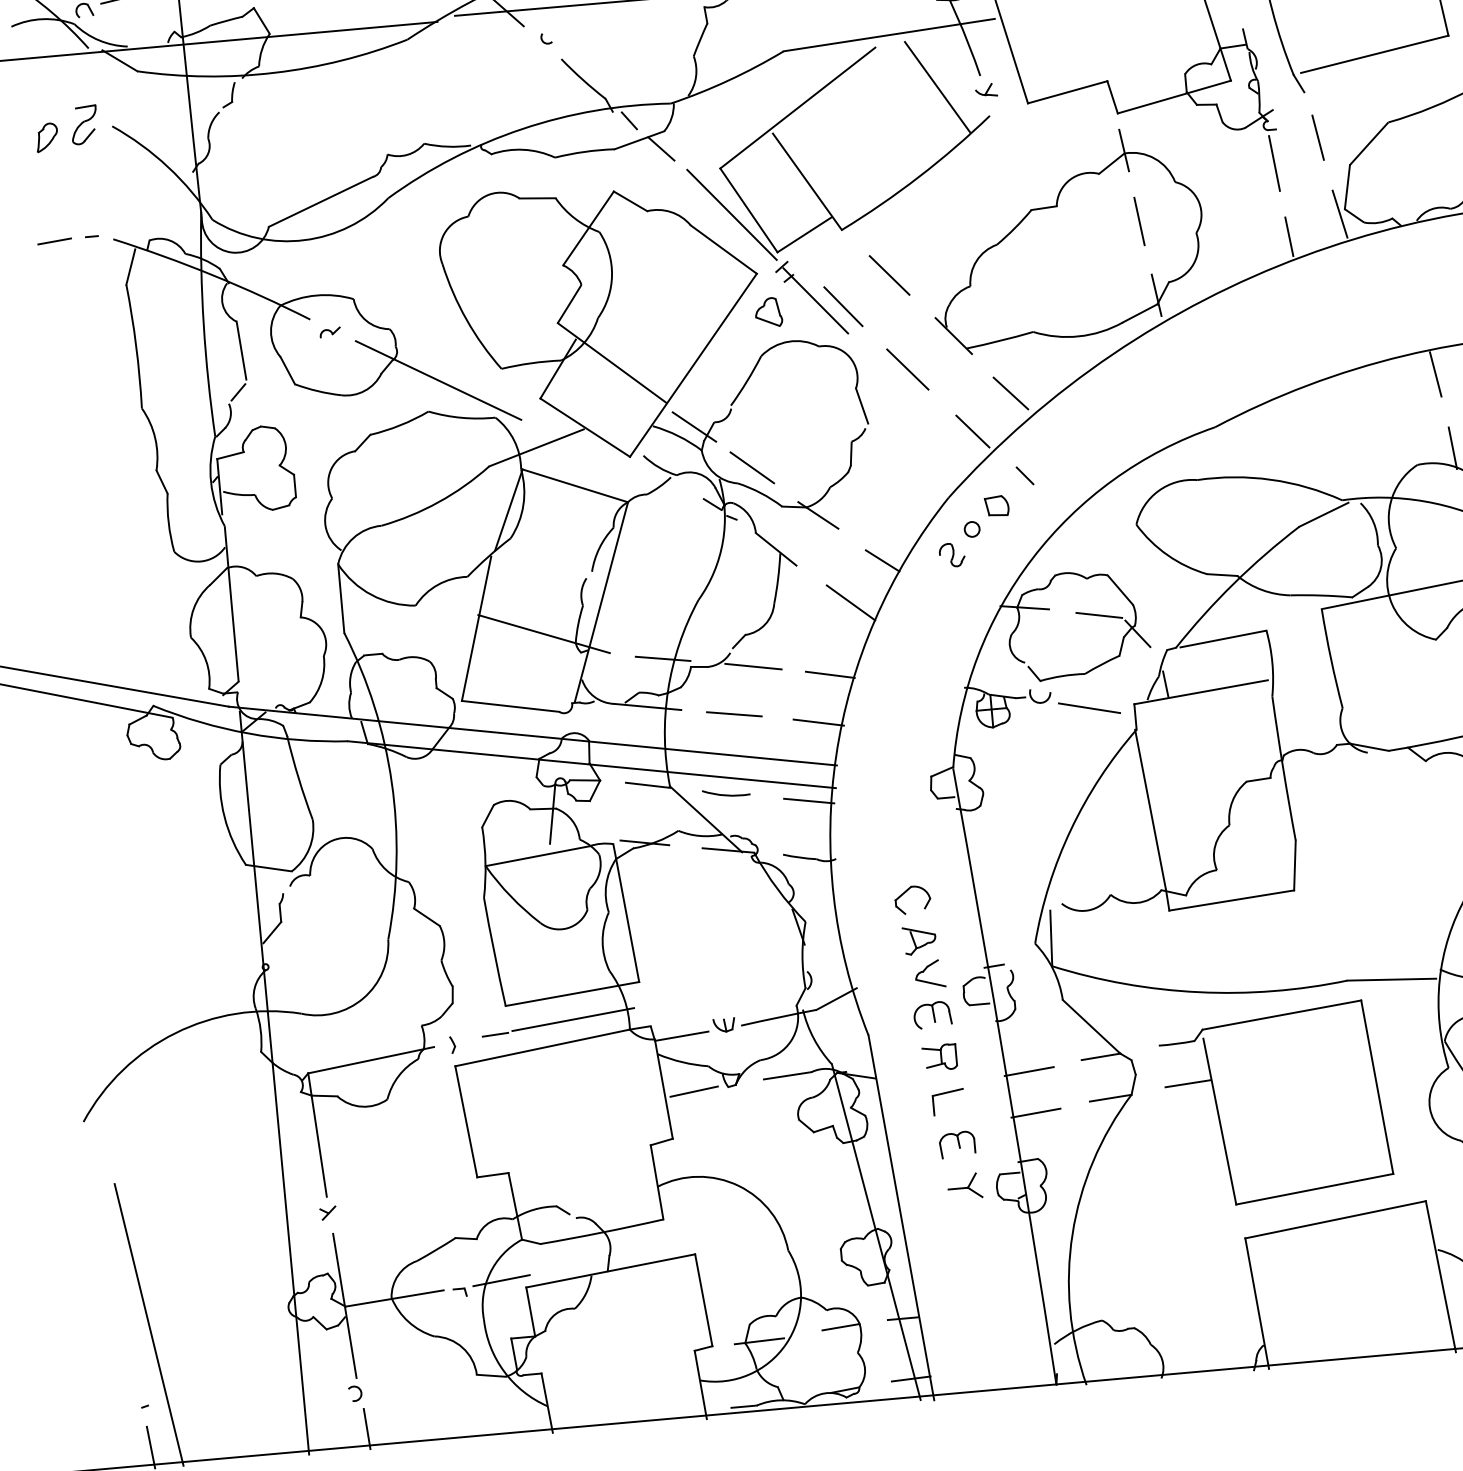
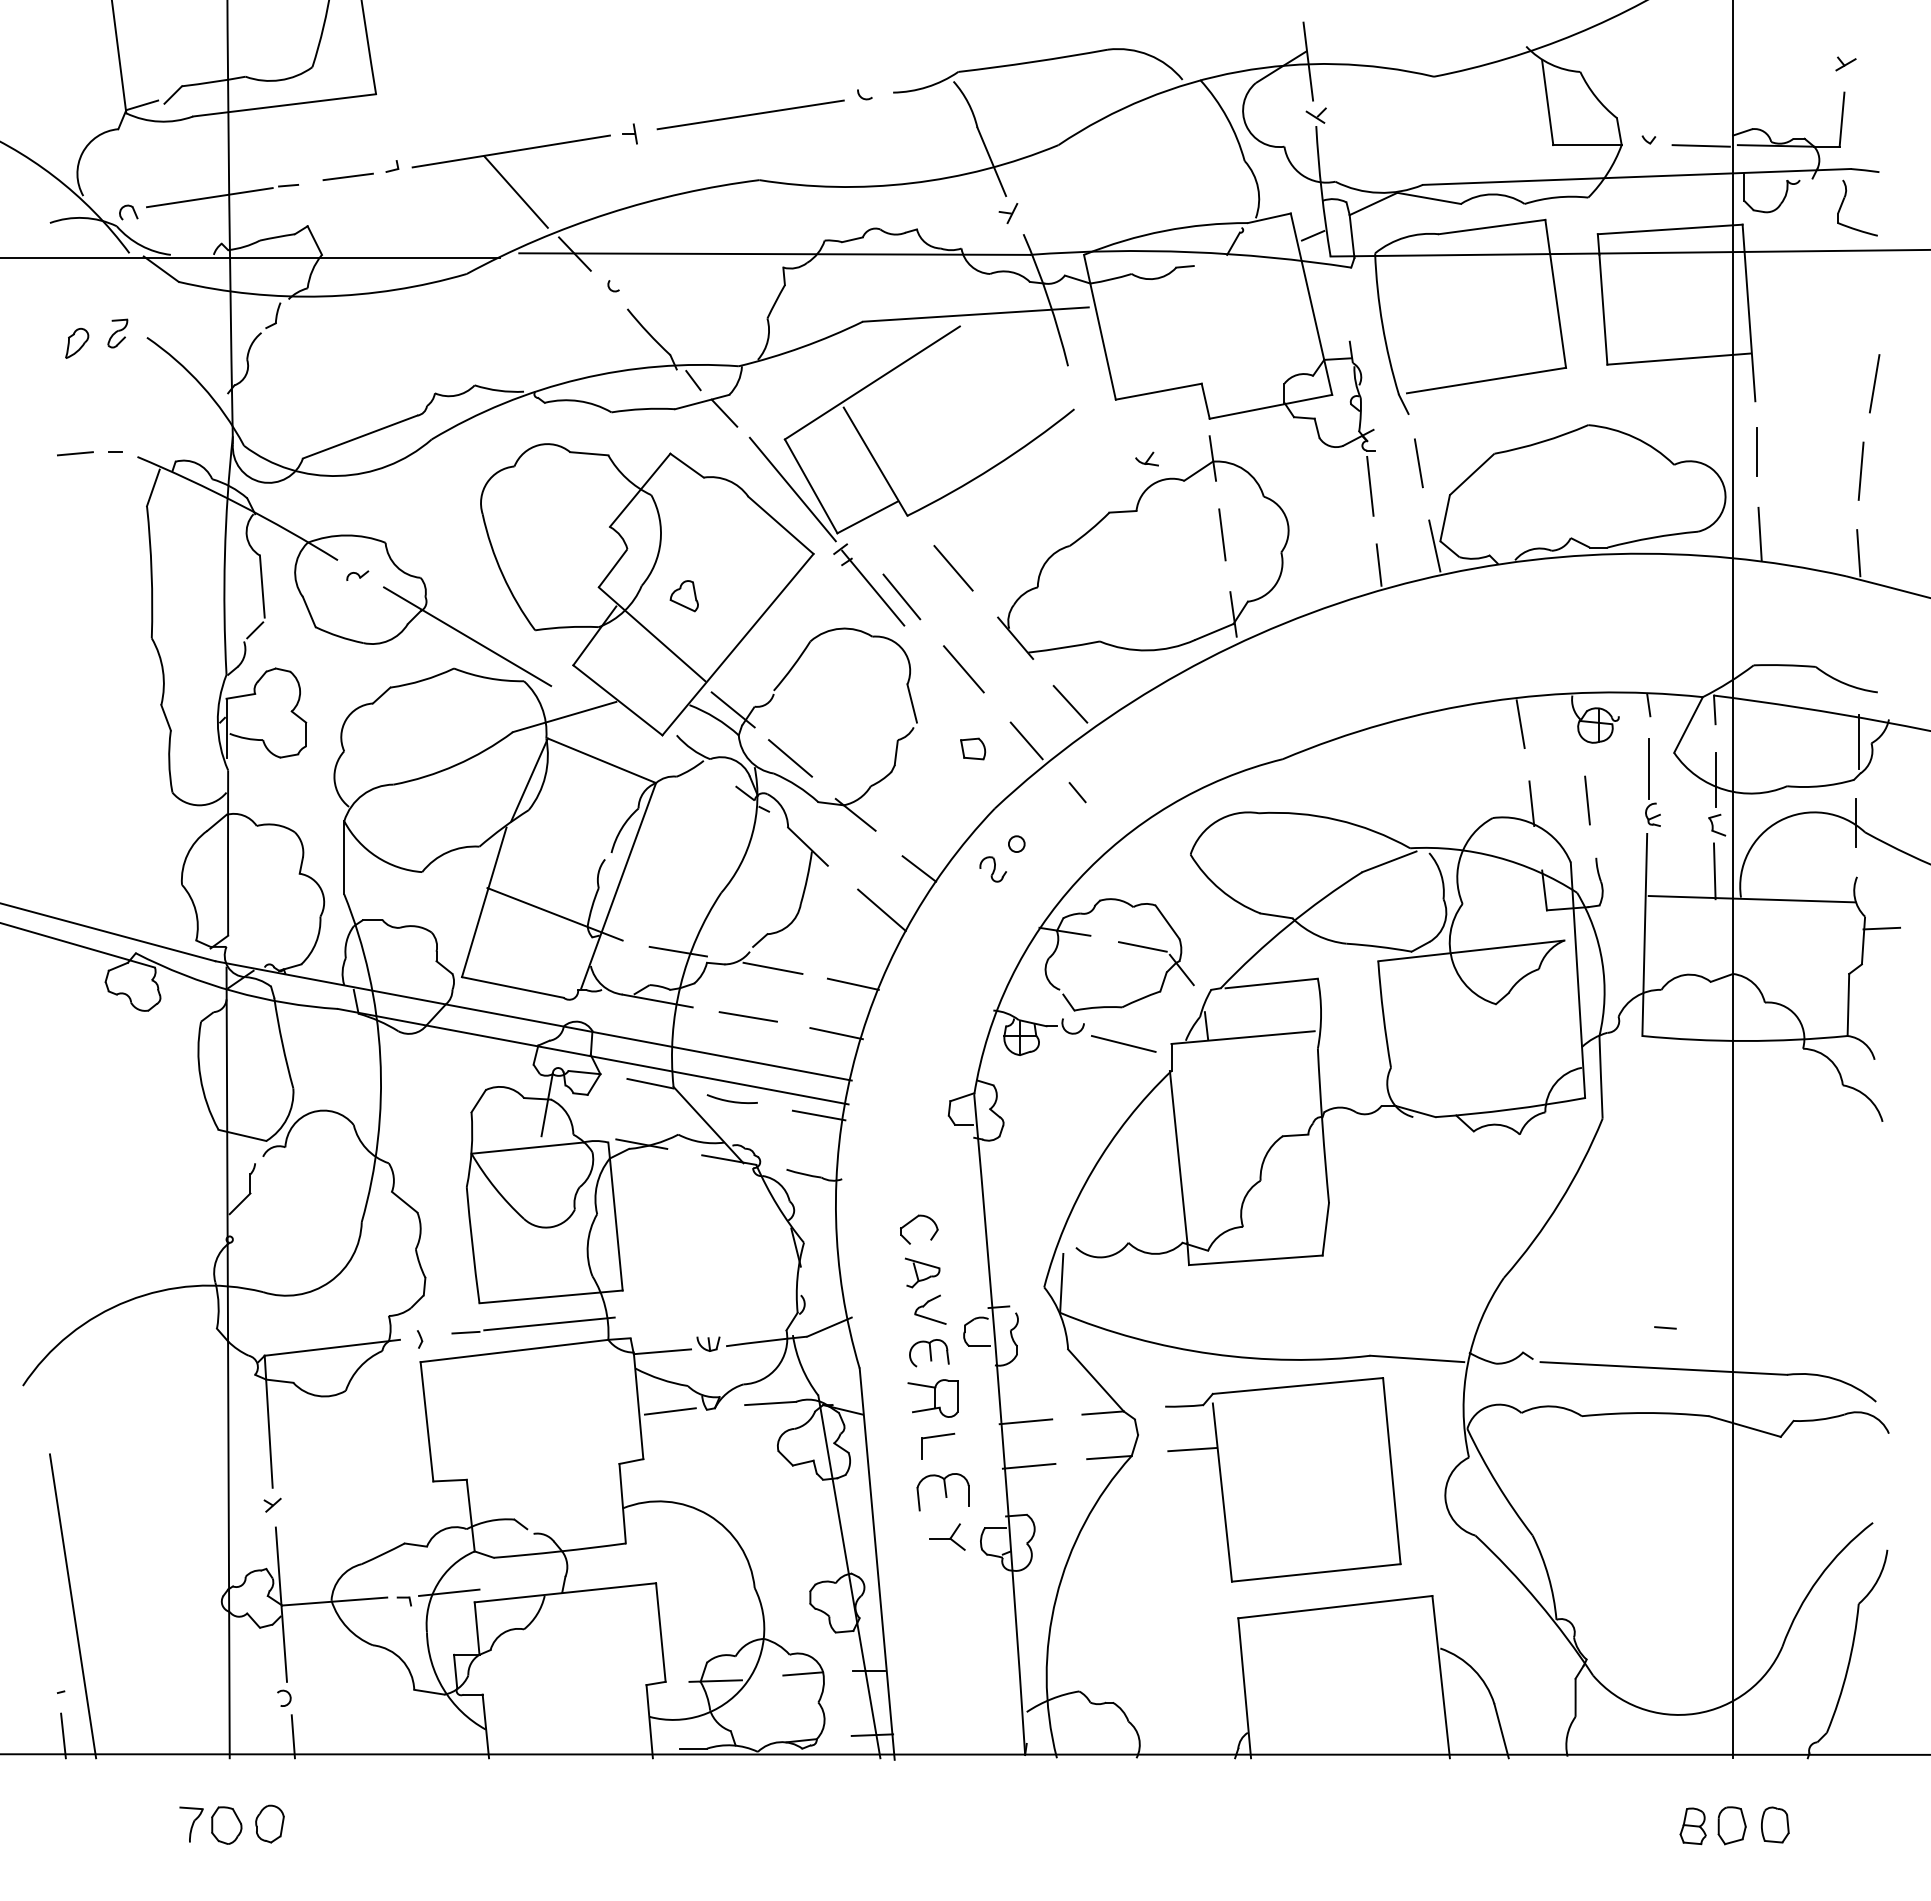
line: (937, 87) -> (1021, 374), removed
part: (985, 89) -> (1146, 458), moved
part: (84, 124) -> (117, 333), size x0.7
part: (767, 313) -> (683, 596), moved
part: (997, 505) -> (973, 748), moved
part: (939, 1057) -> (932, 1398), size x1.4
part: (957, 1144) -> (943, 1492), size x1.4

